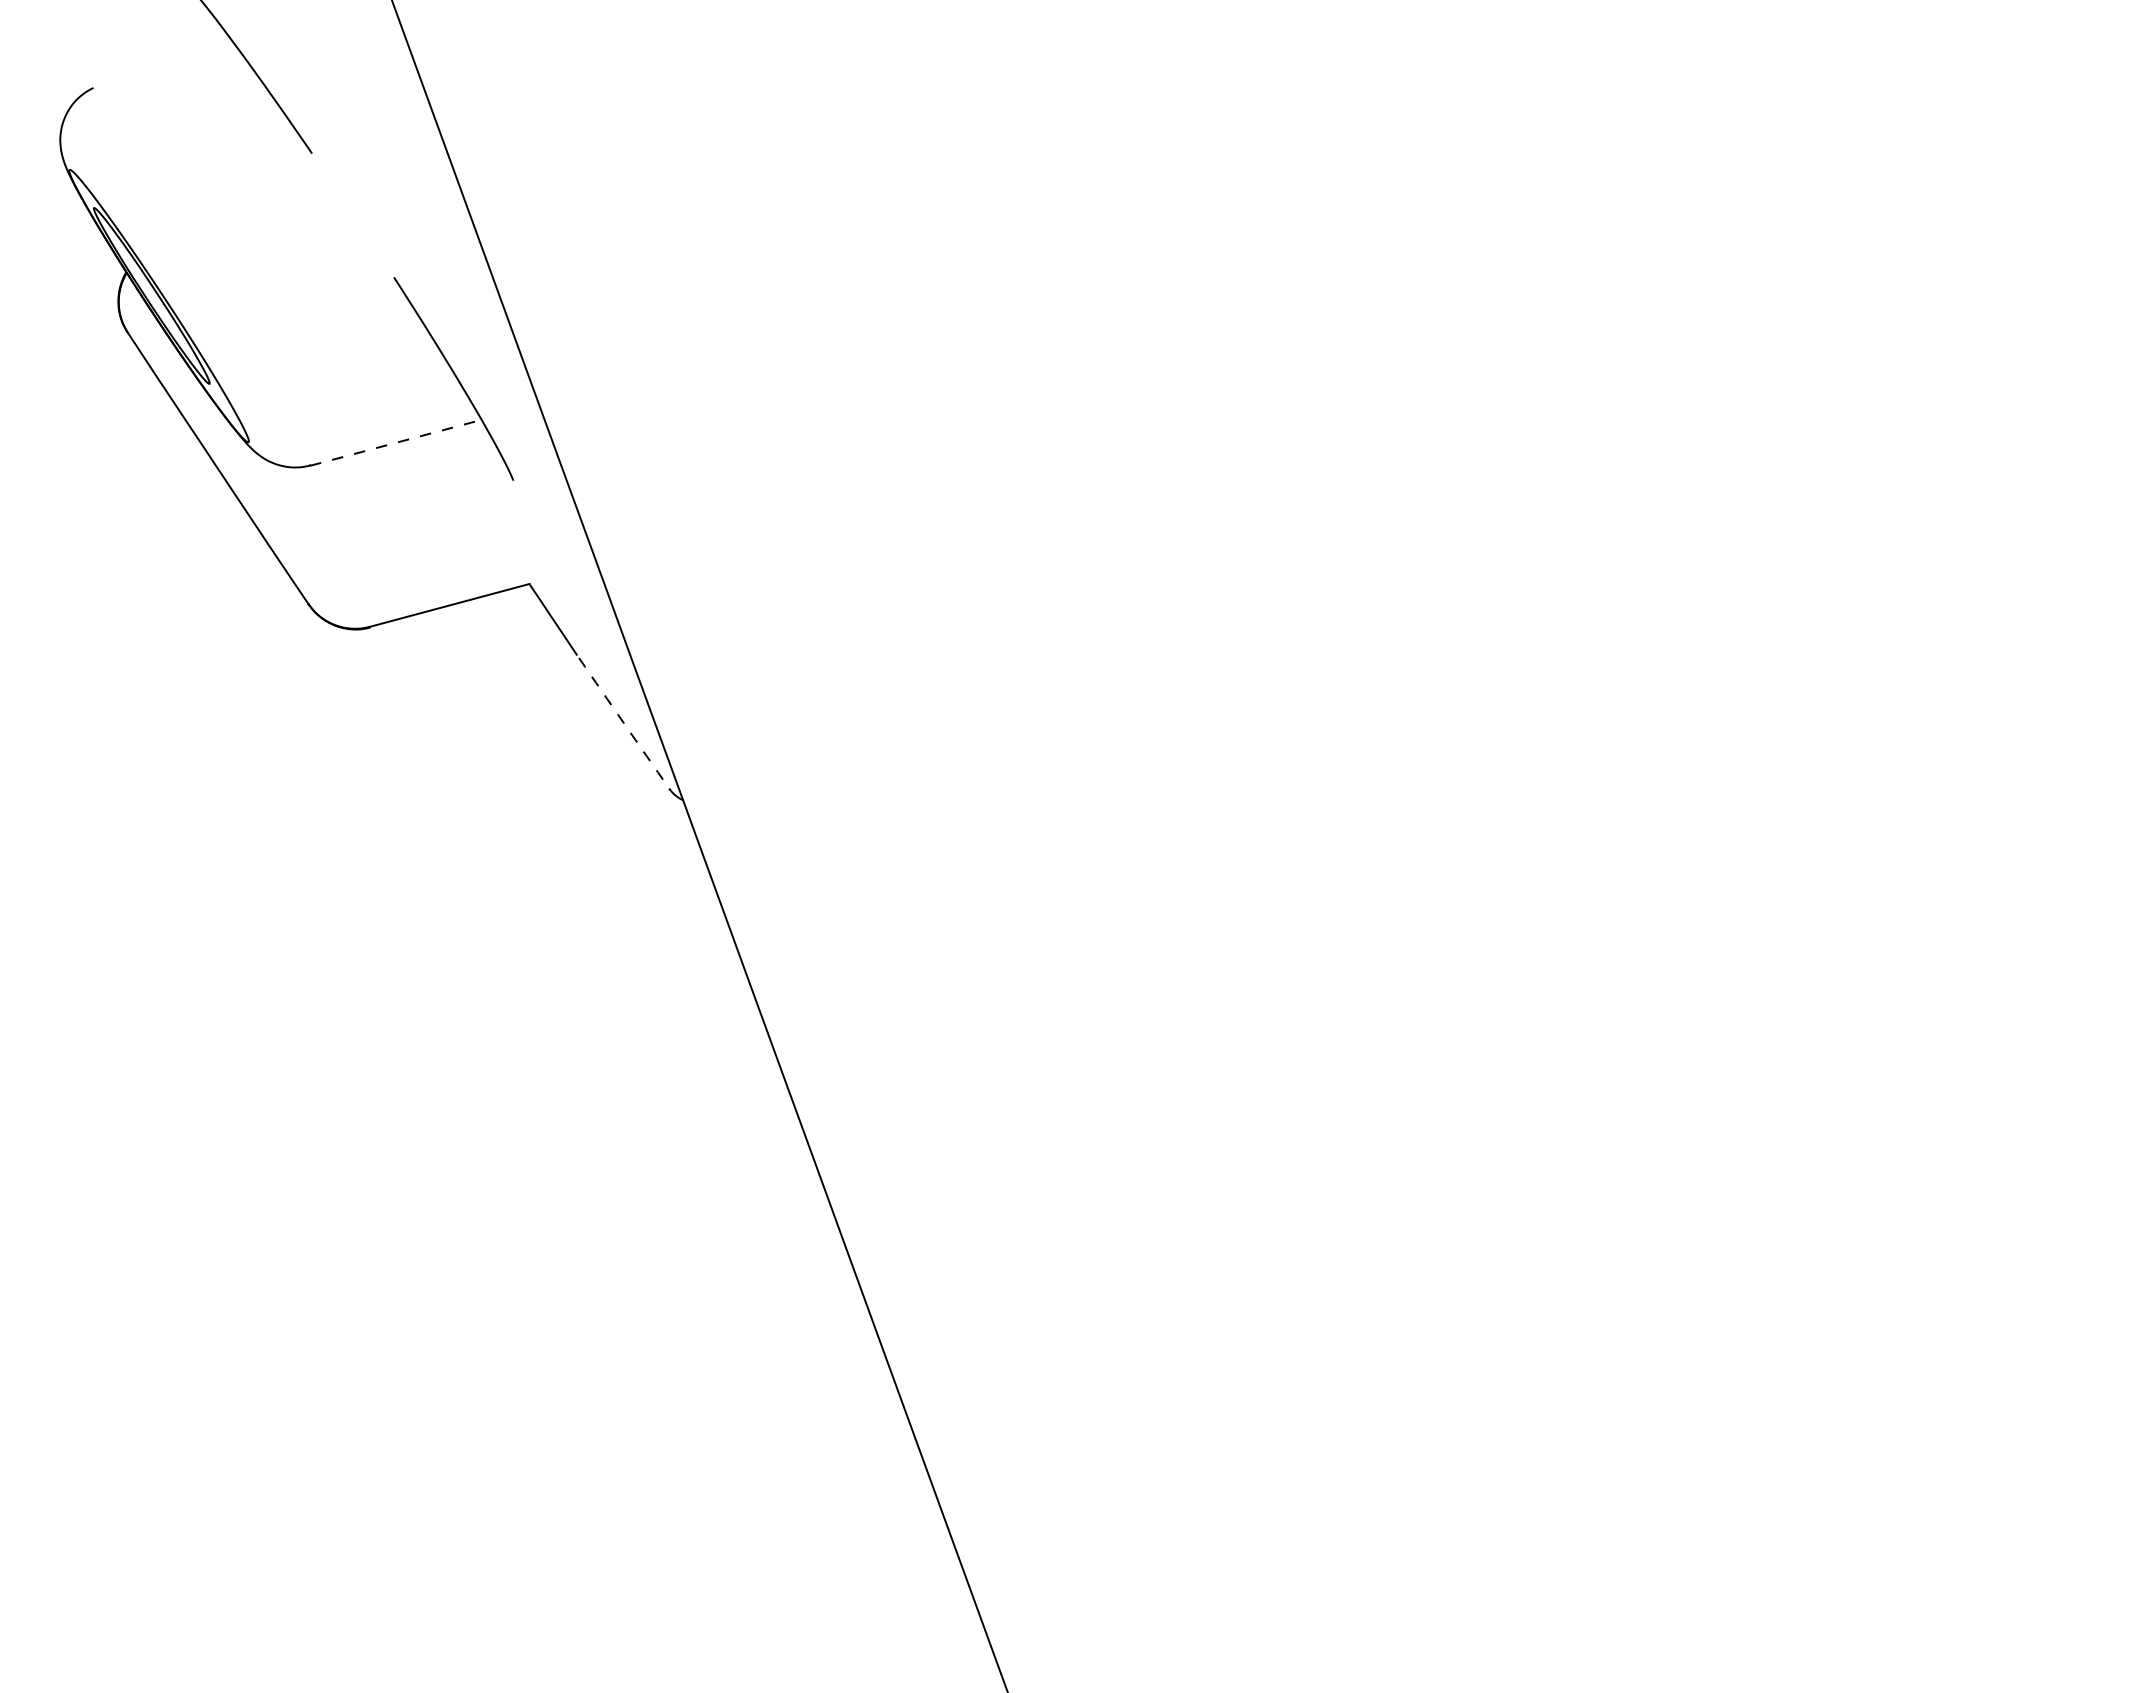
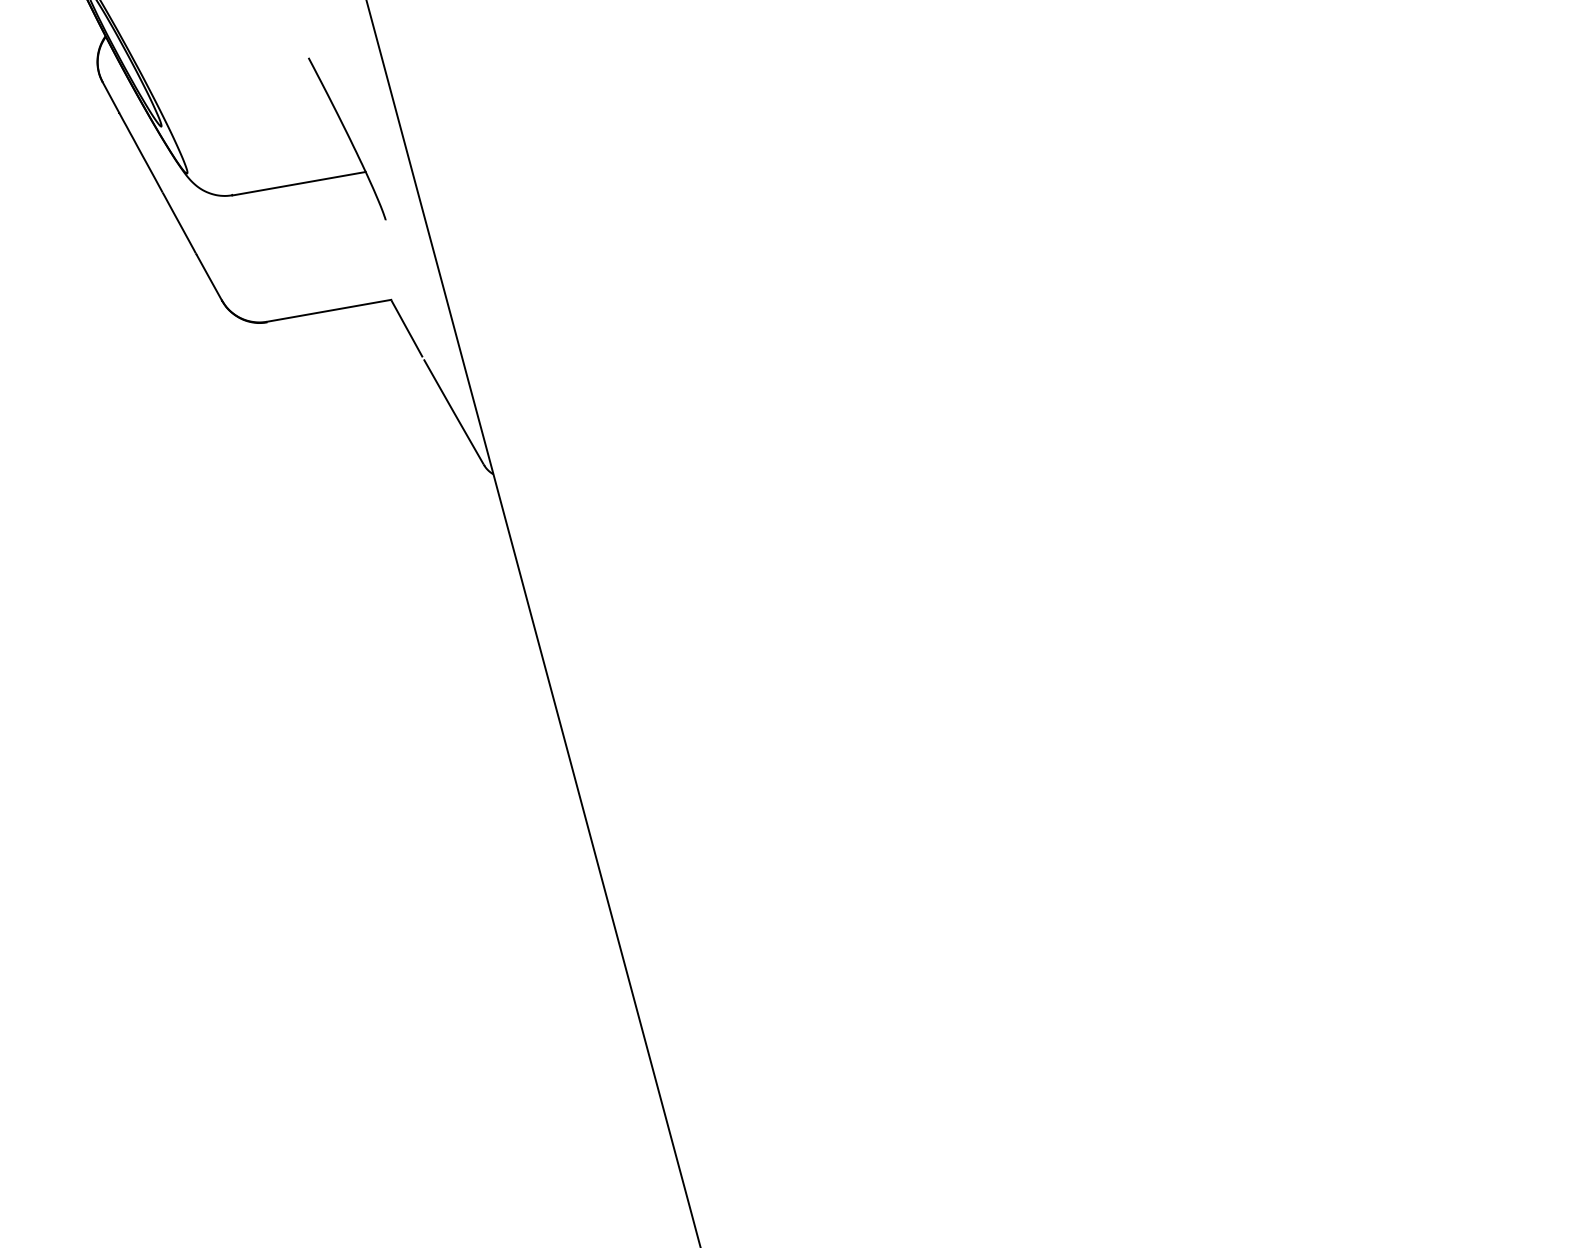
line: (395, 442) -> (298, 183), dashed -> solid
arc: (624, 723) -> (454, 412), dashed -> solid

